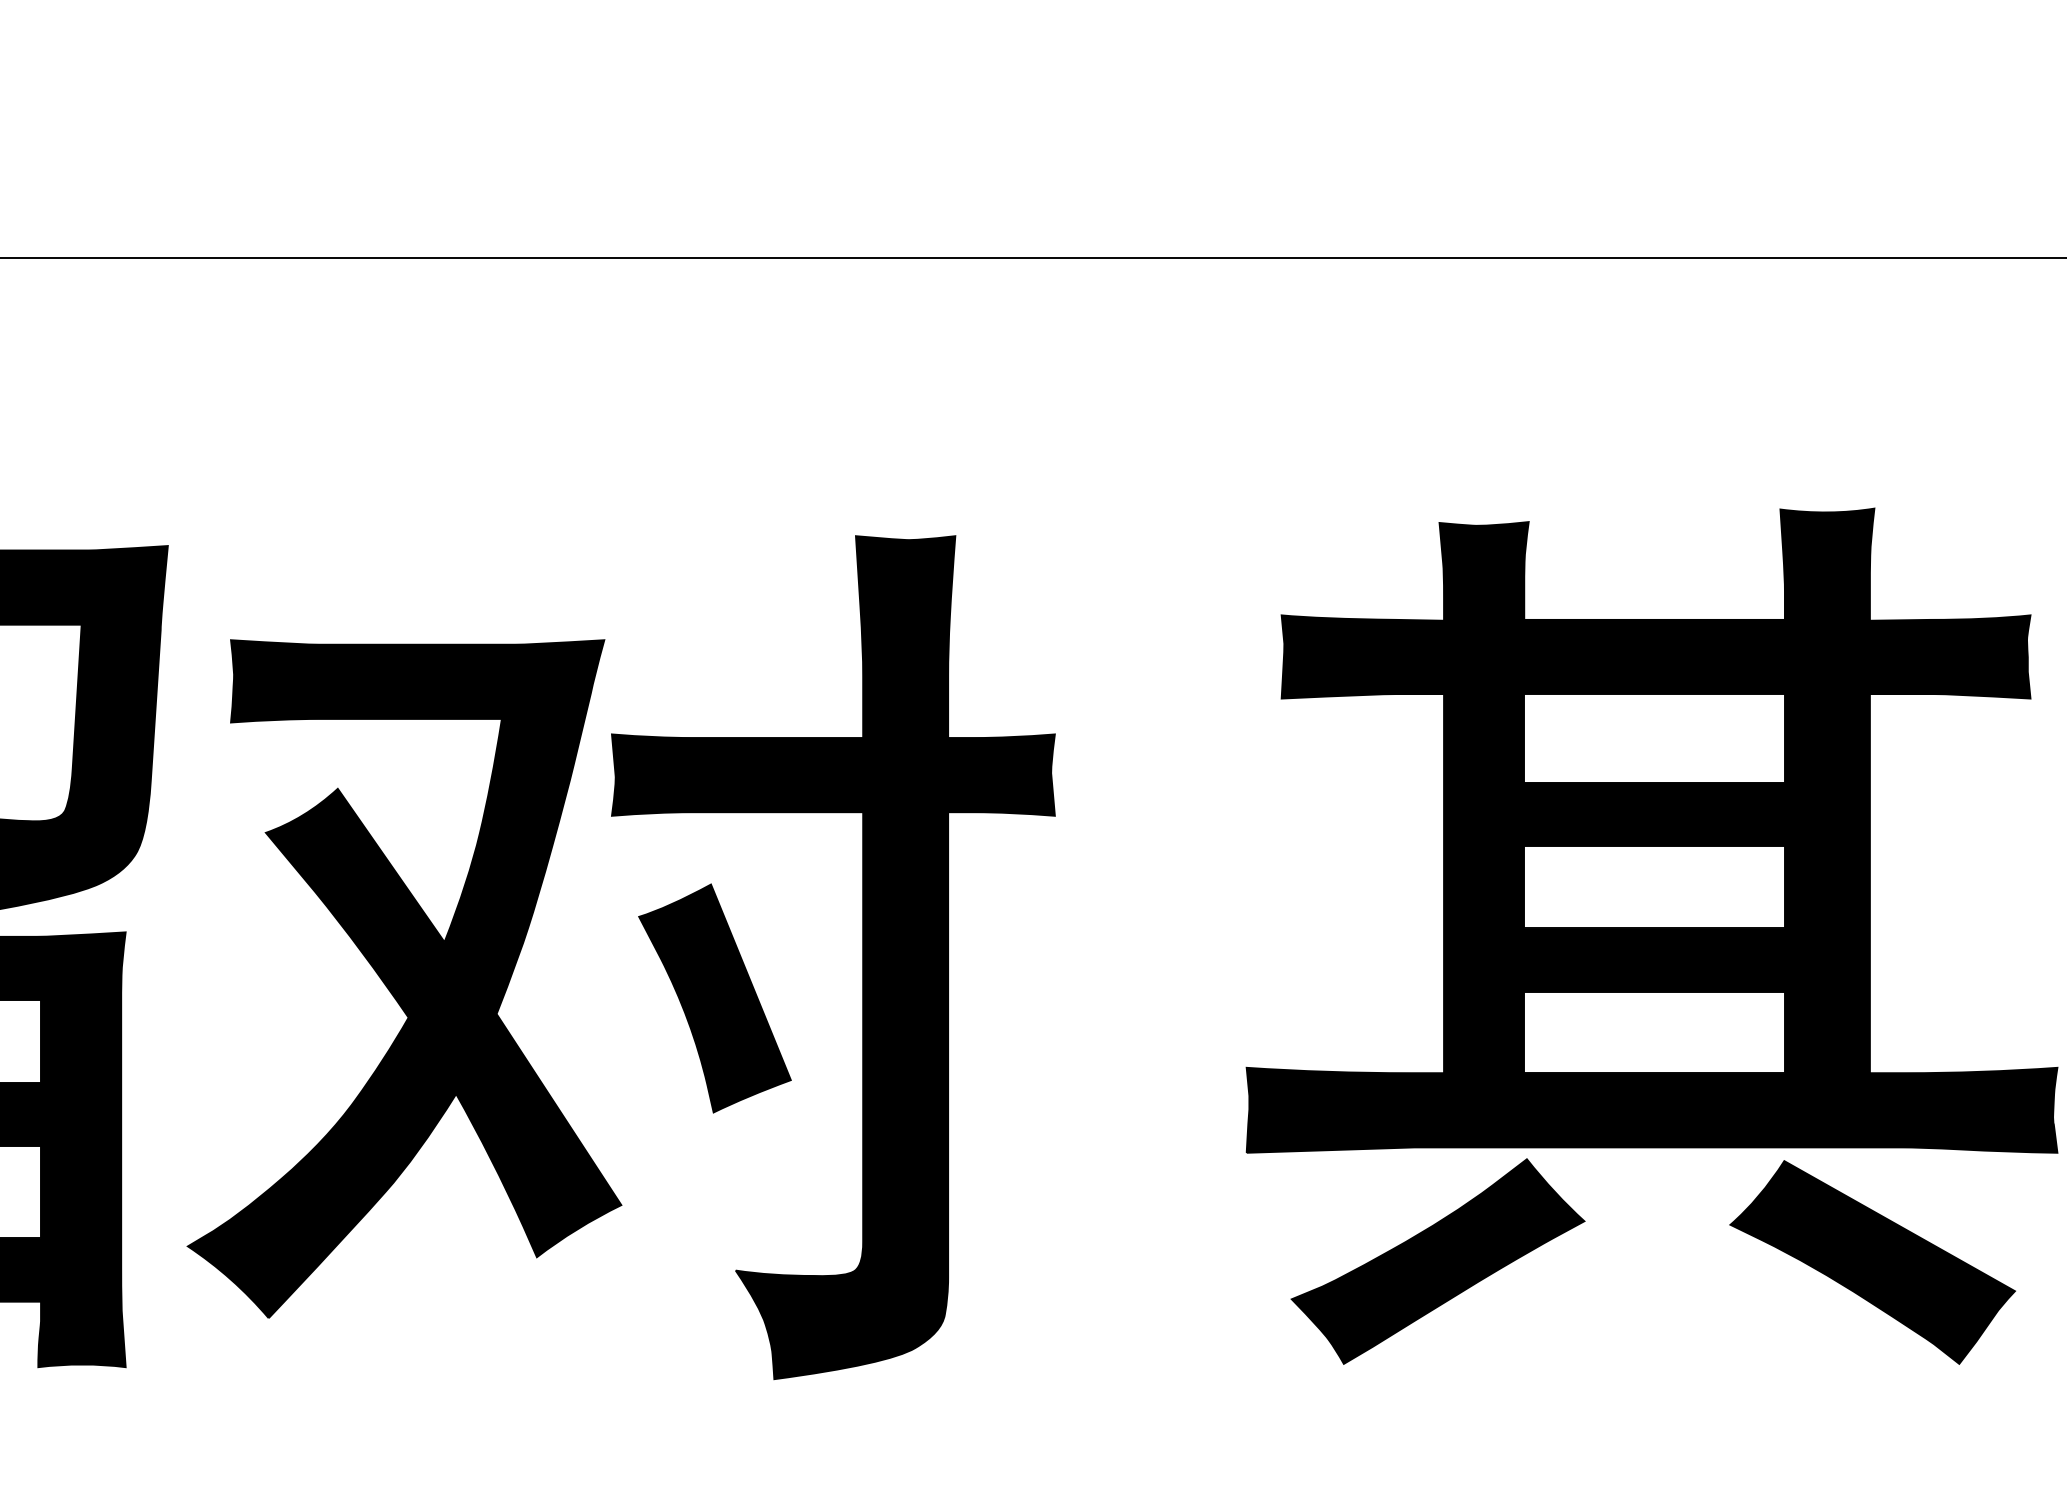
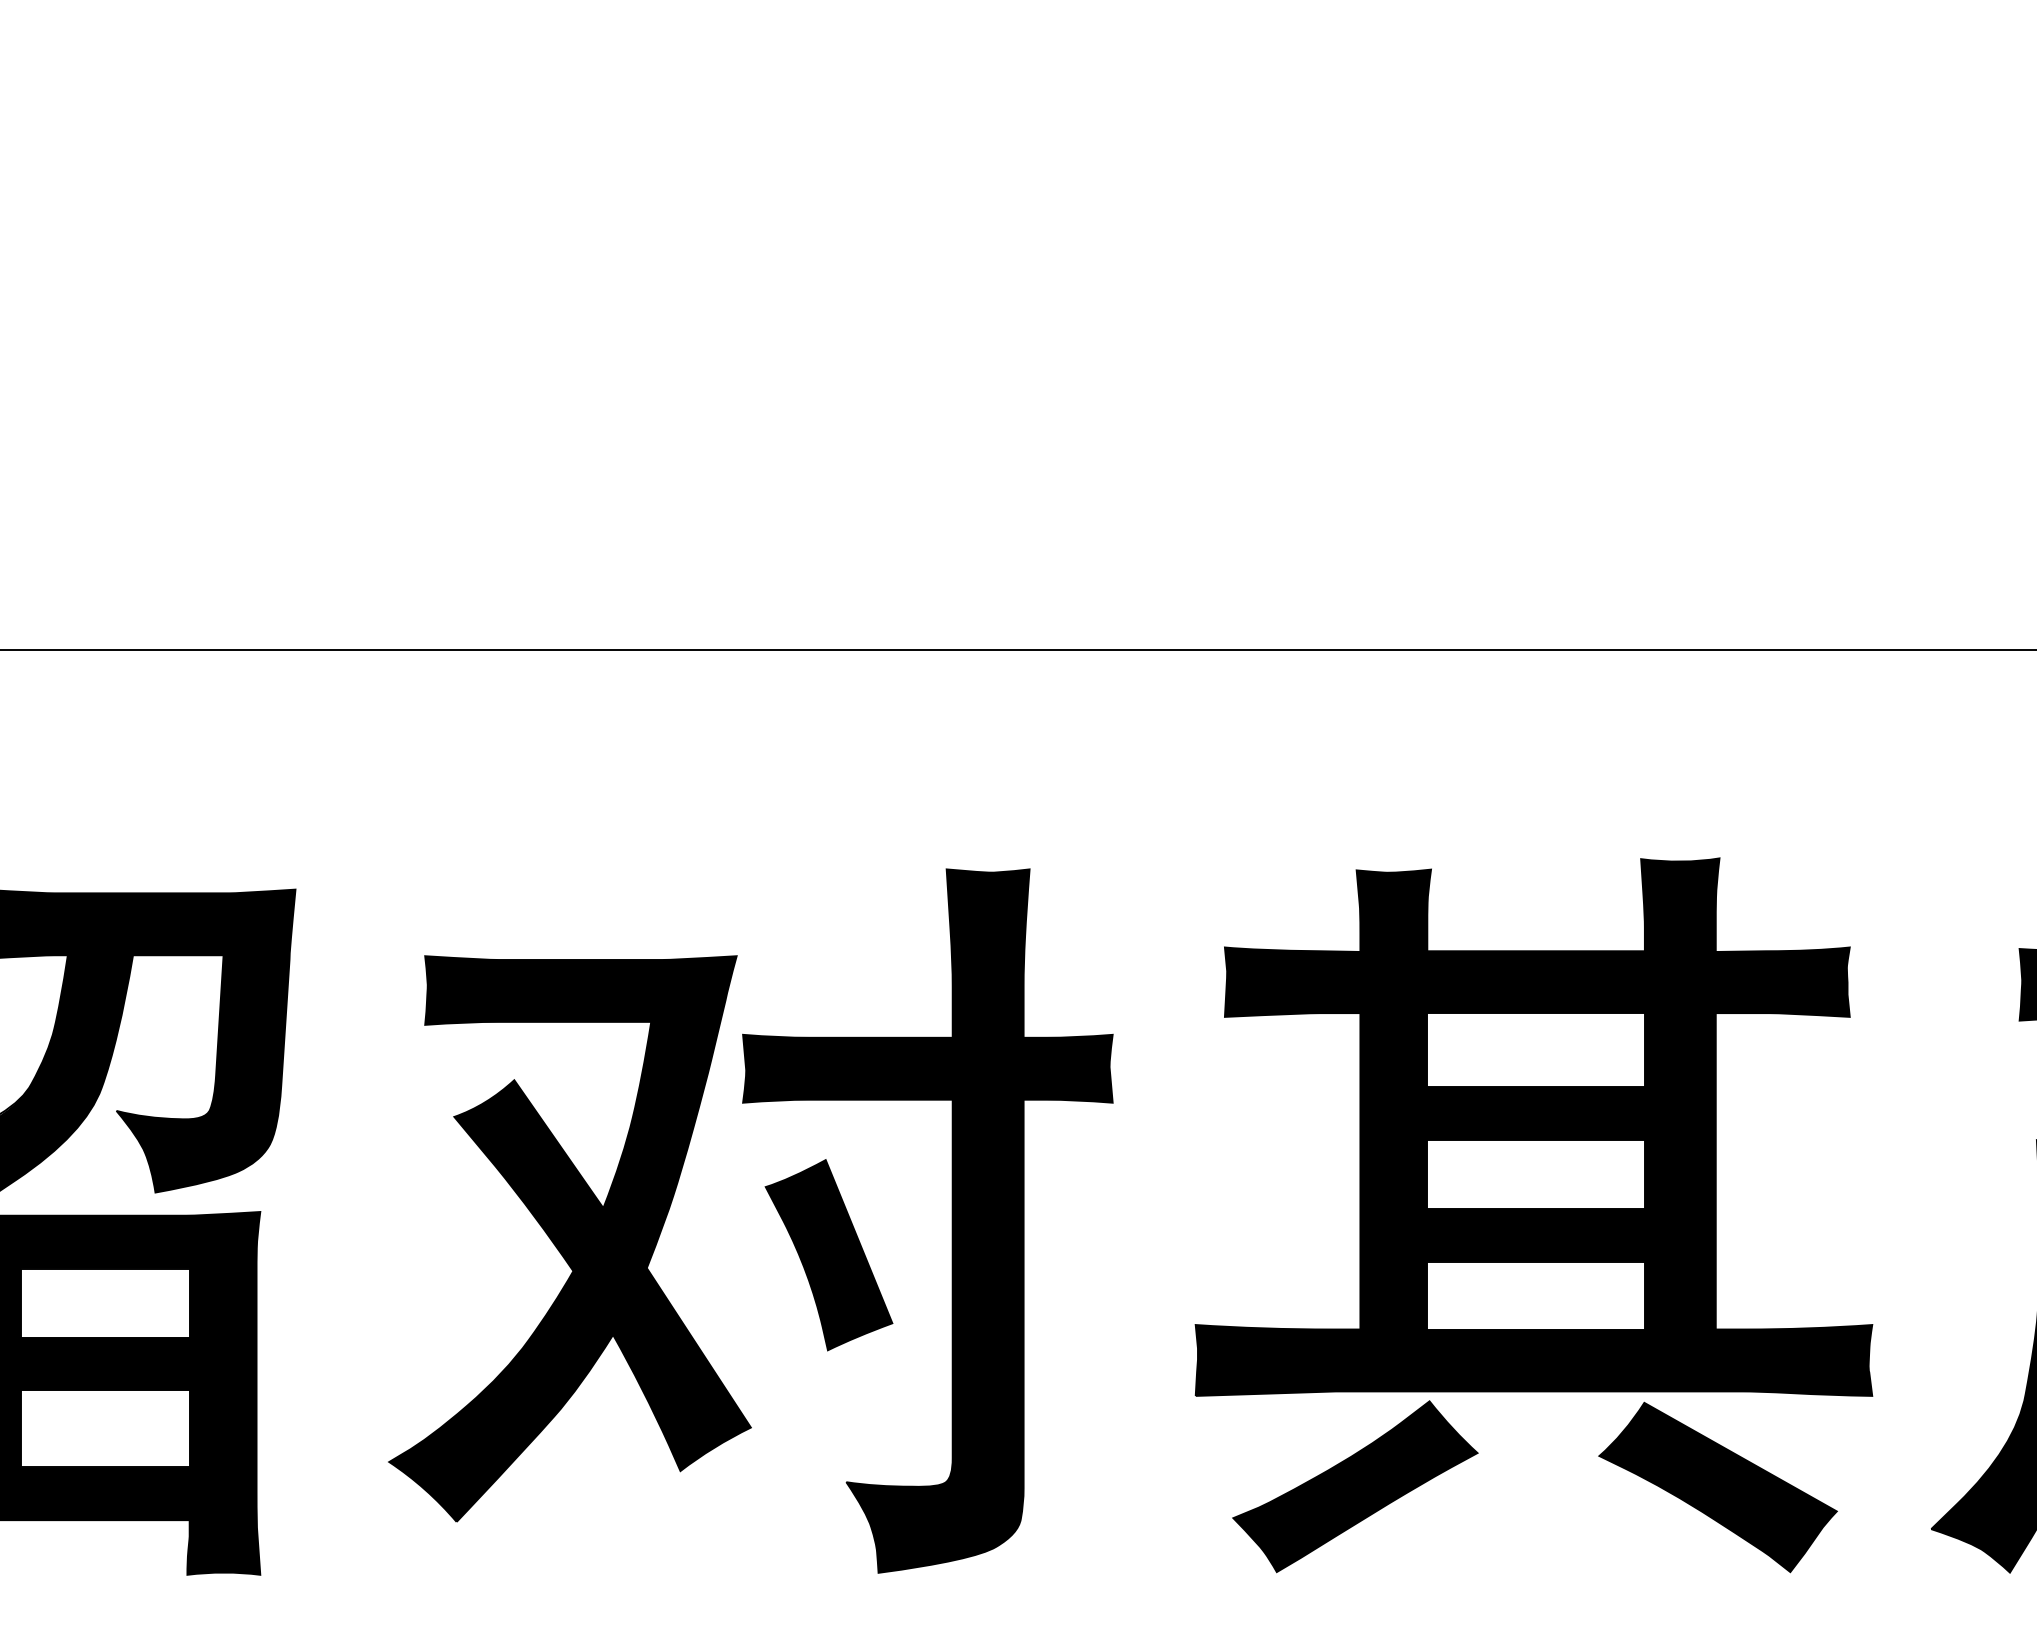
part: (649, 940) -> (774, 1206), moved

